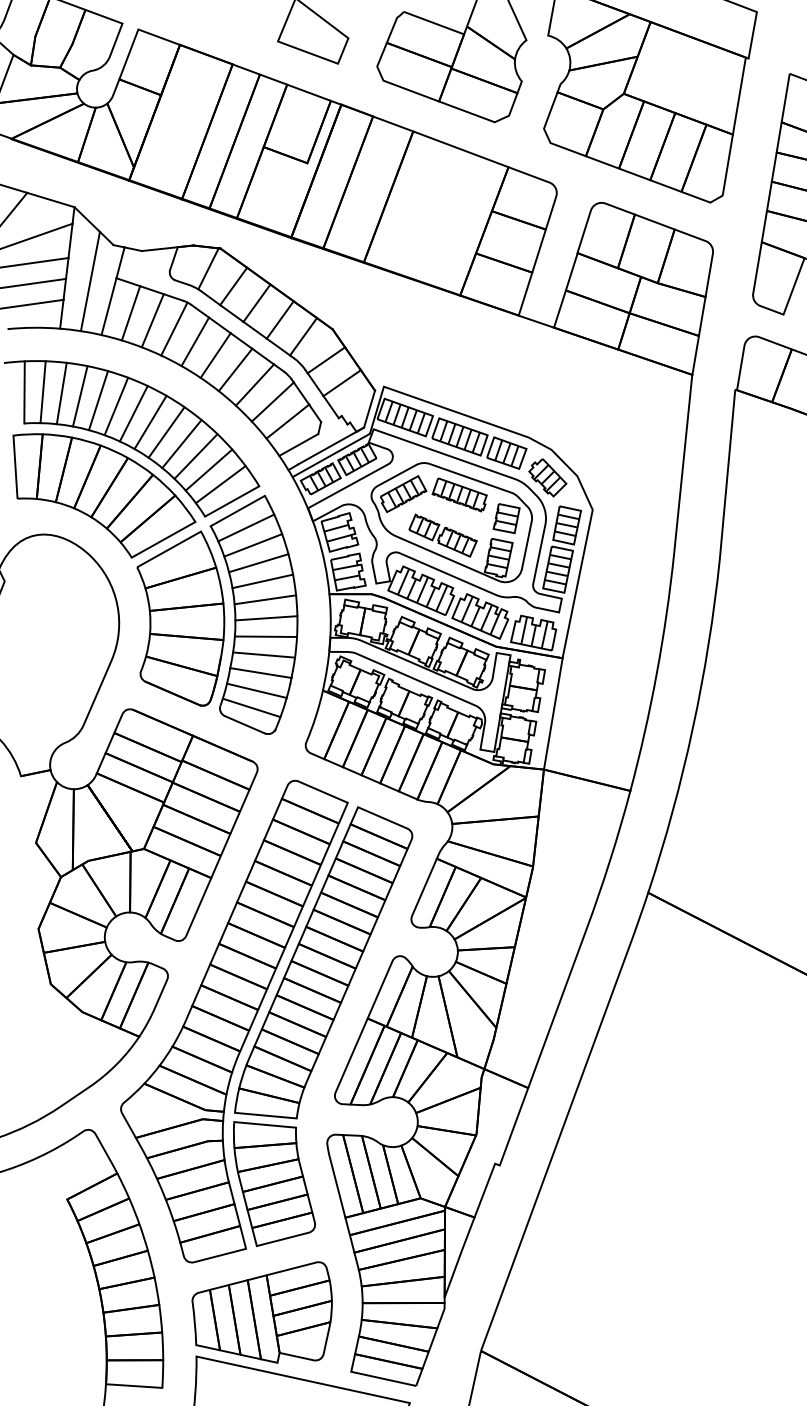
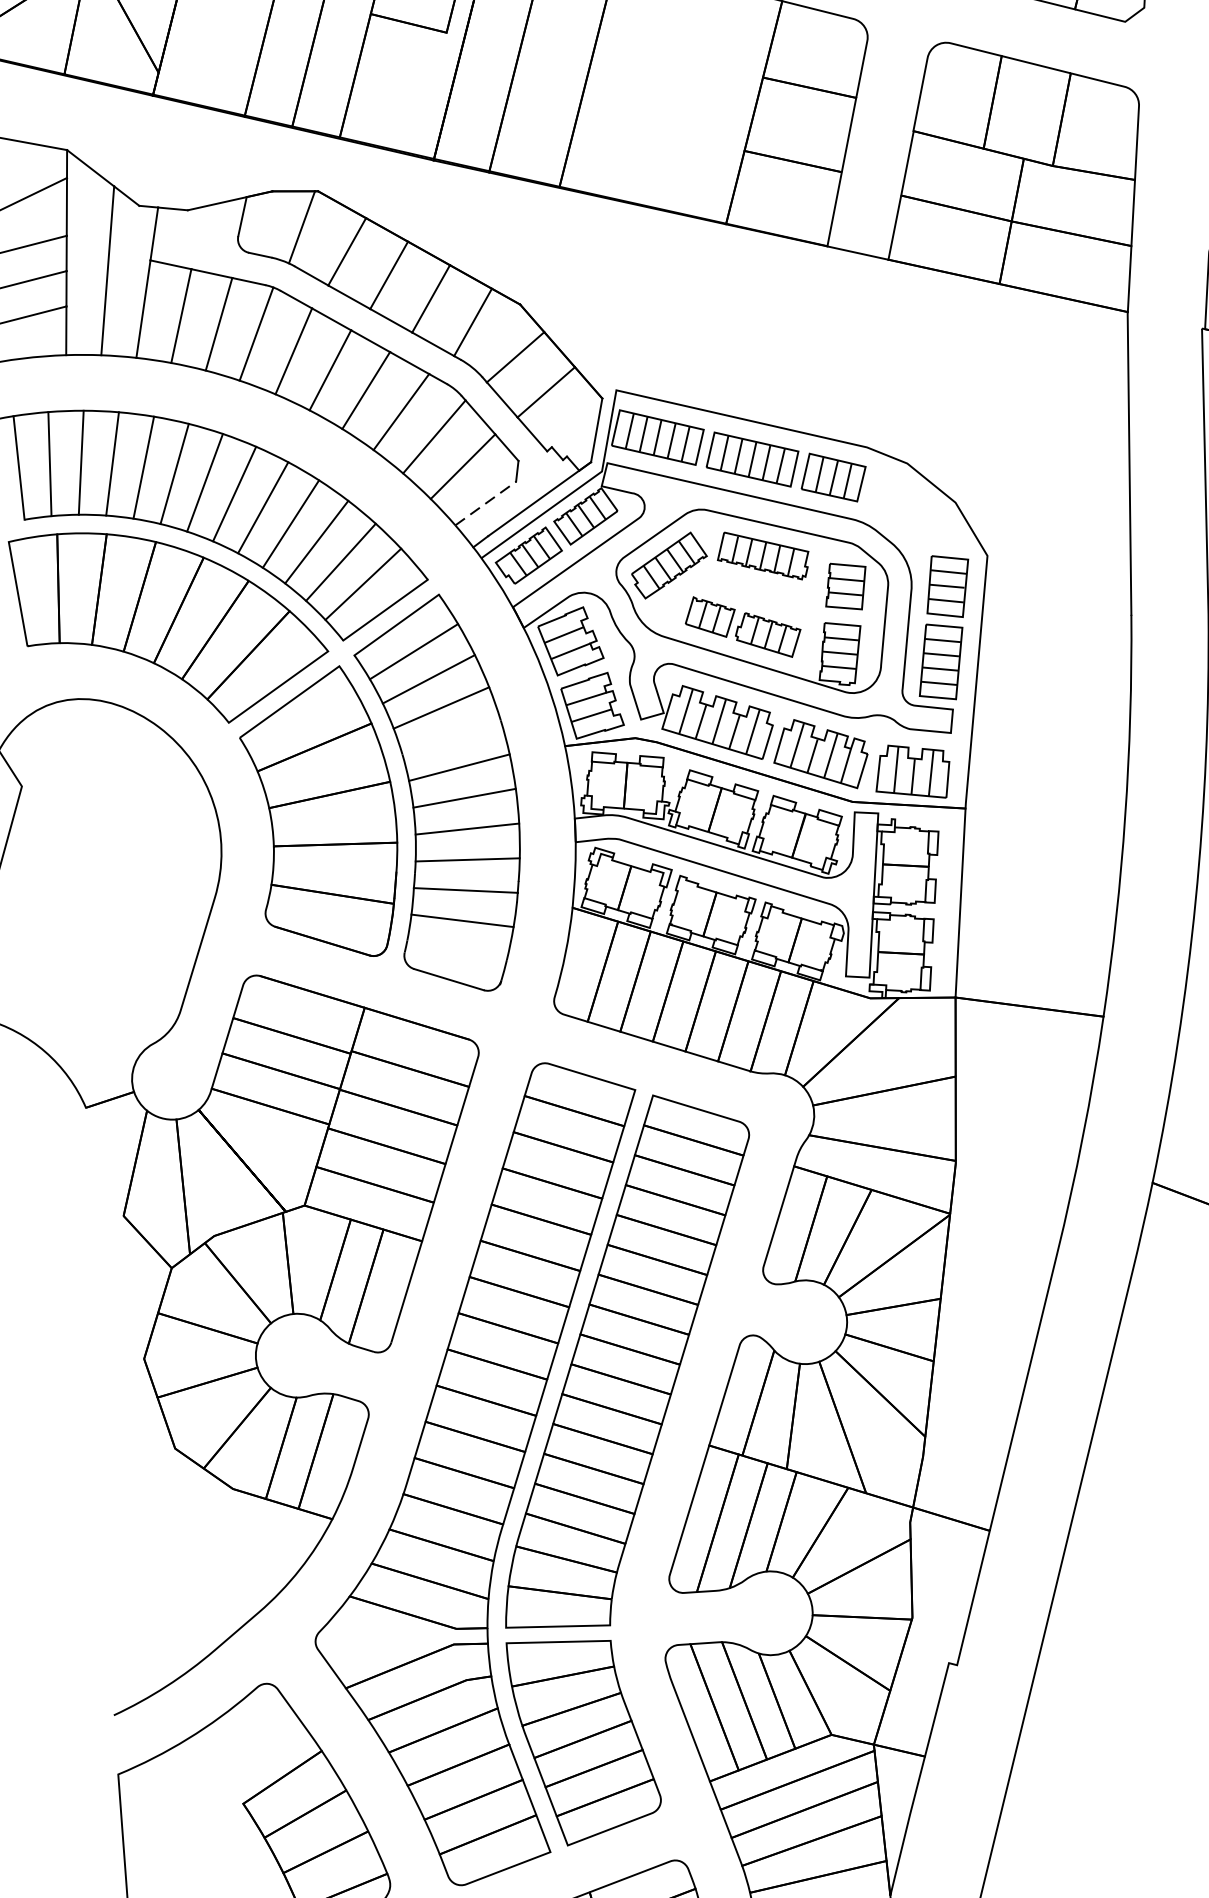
line: (299, 444) -> (486, 502), solid -> dashed
part: (547, 477) -> (906, 510), removed
line: (262, 581) -> (451, 737), removed
line: (251, 707) -> (456, 949), removed

